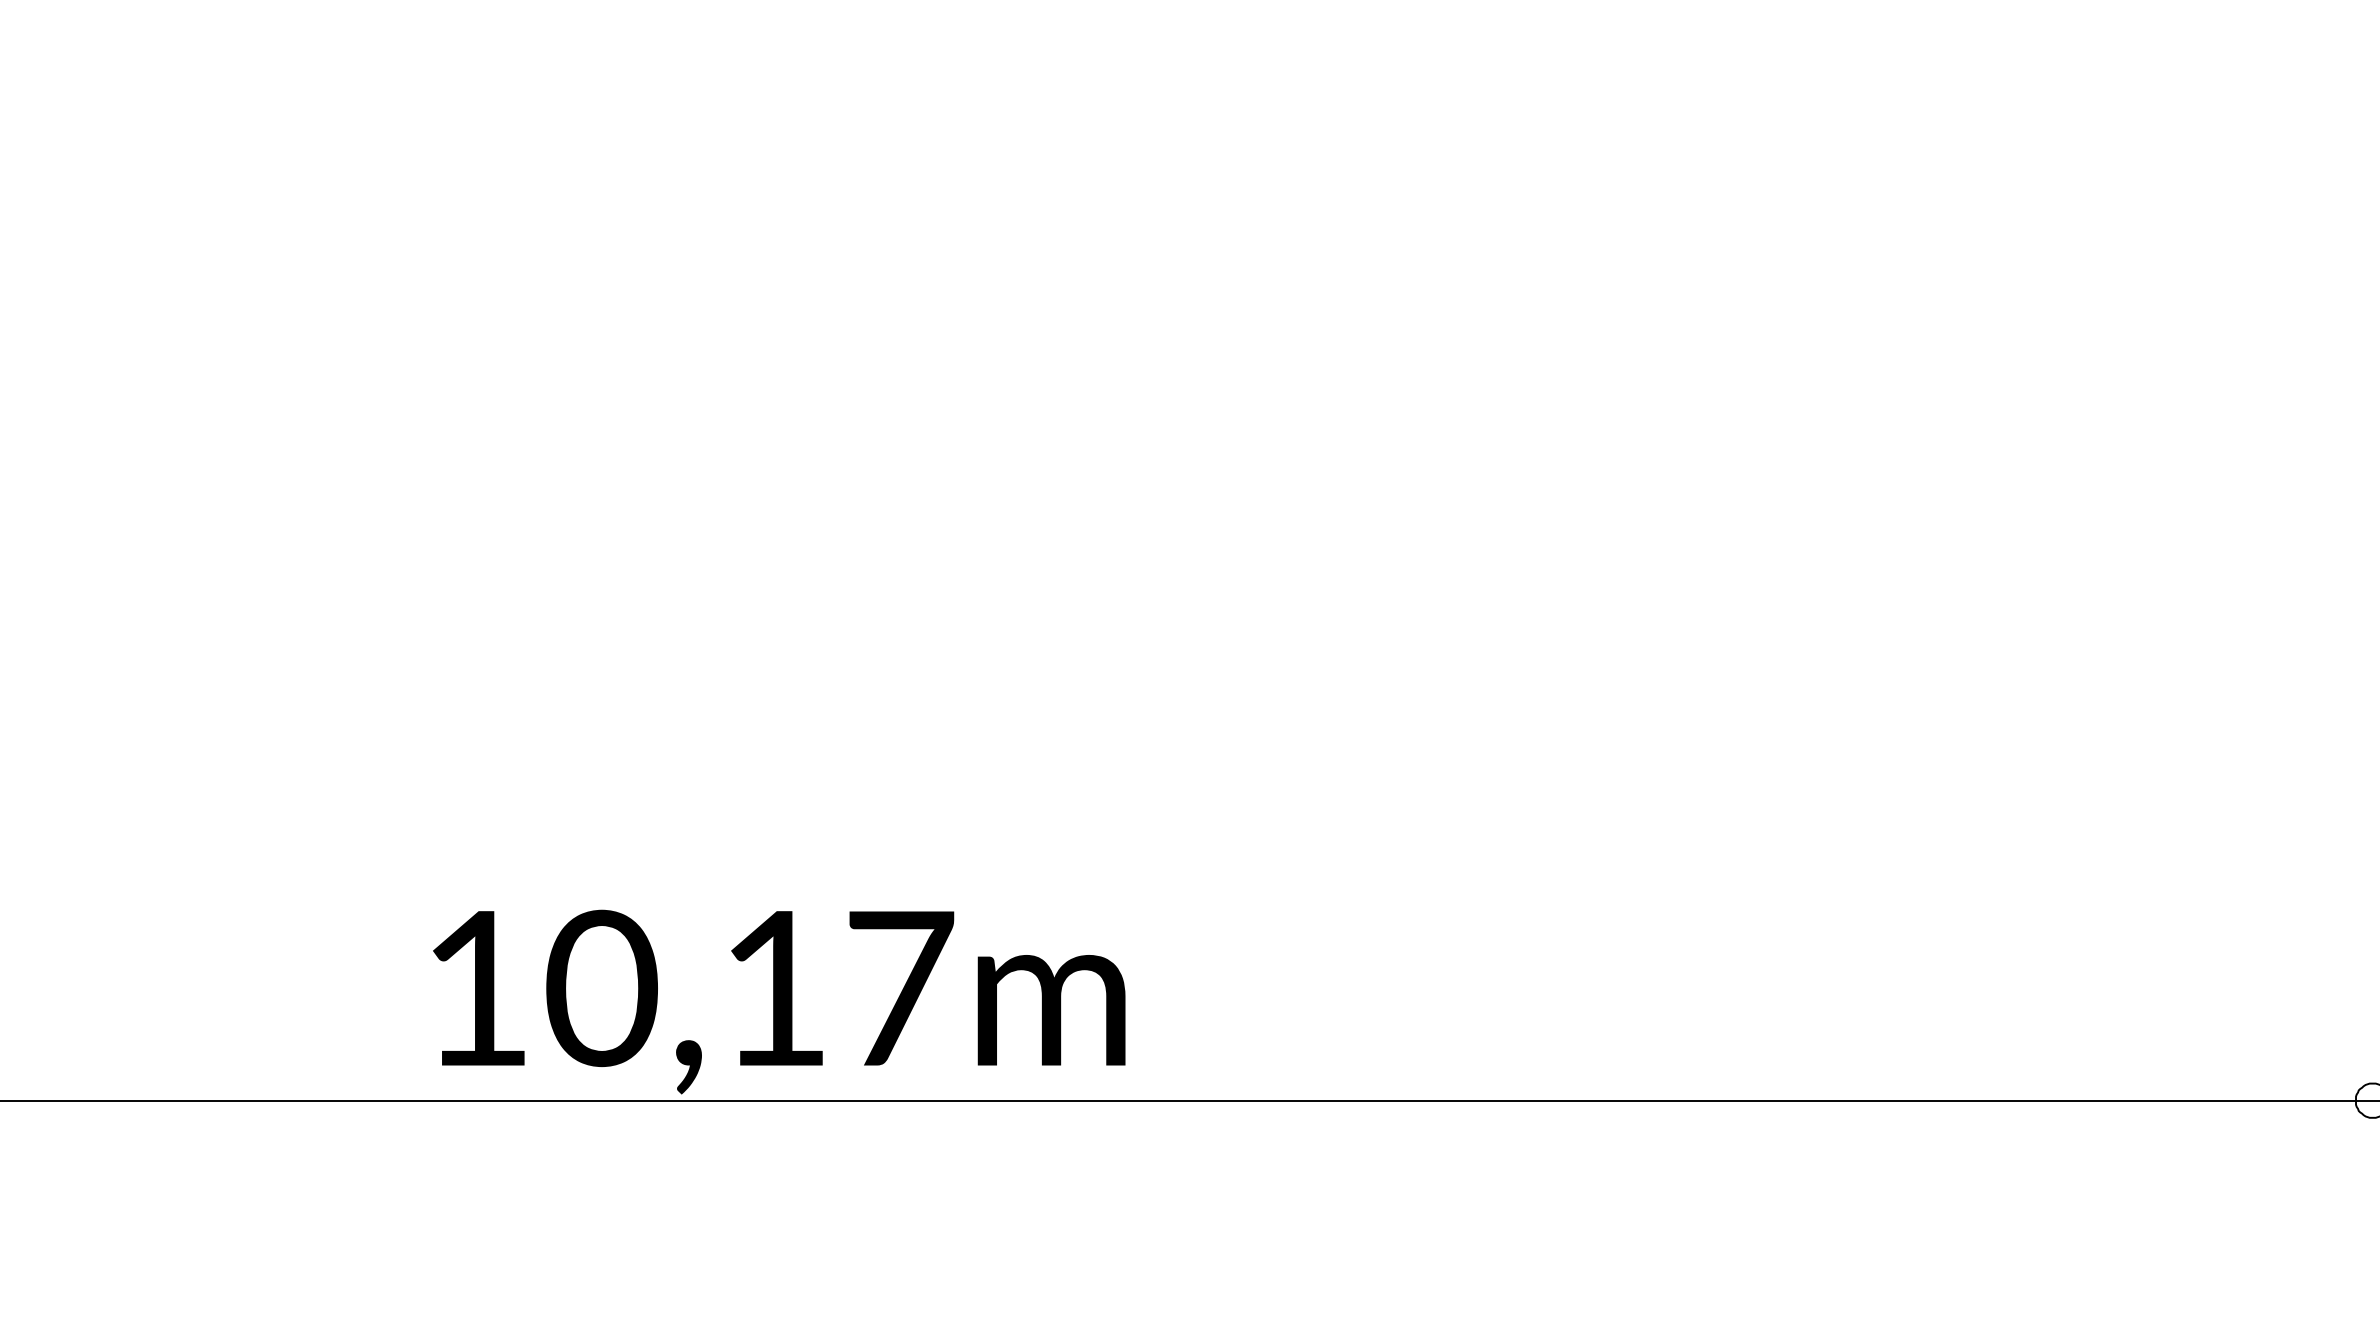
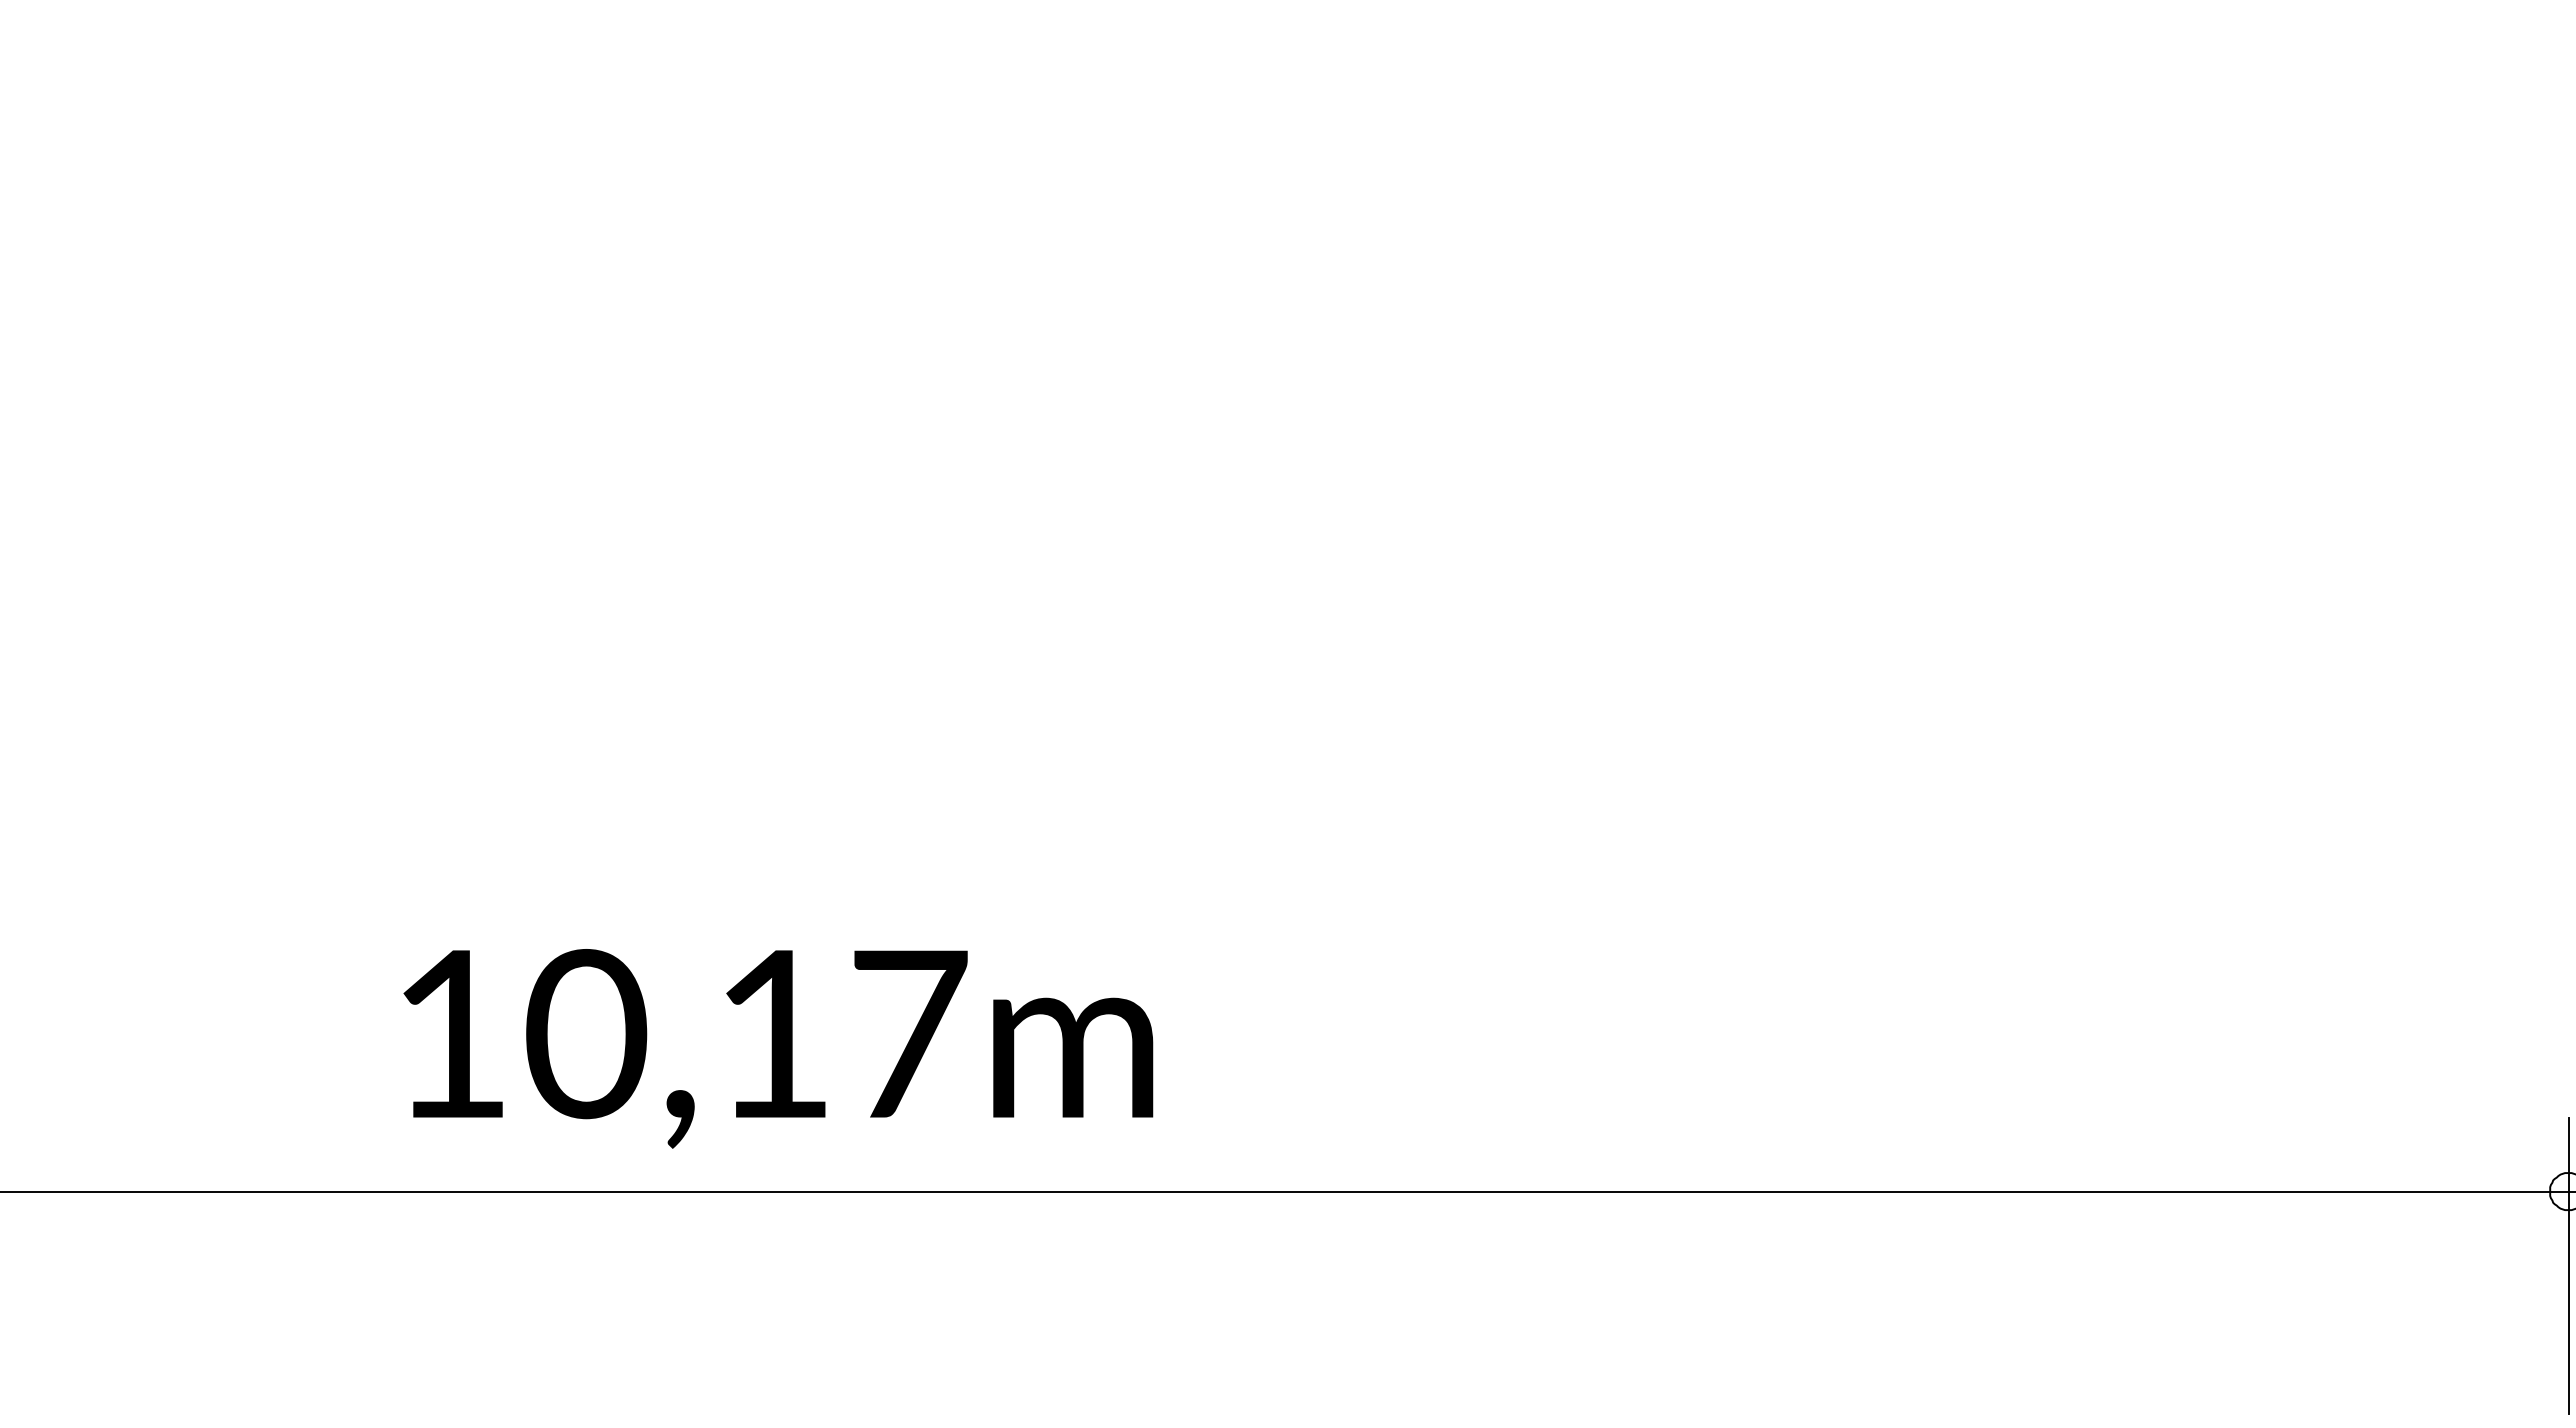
text: (779, 1001) -> (778, 1048), moved
line: (2372, 1168) -> (2568, 1265), added

